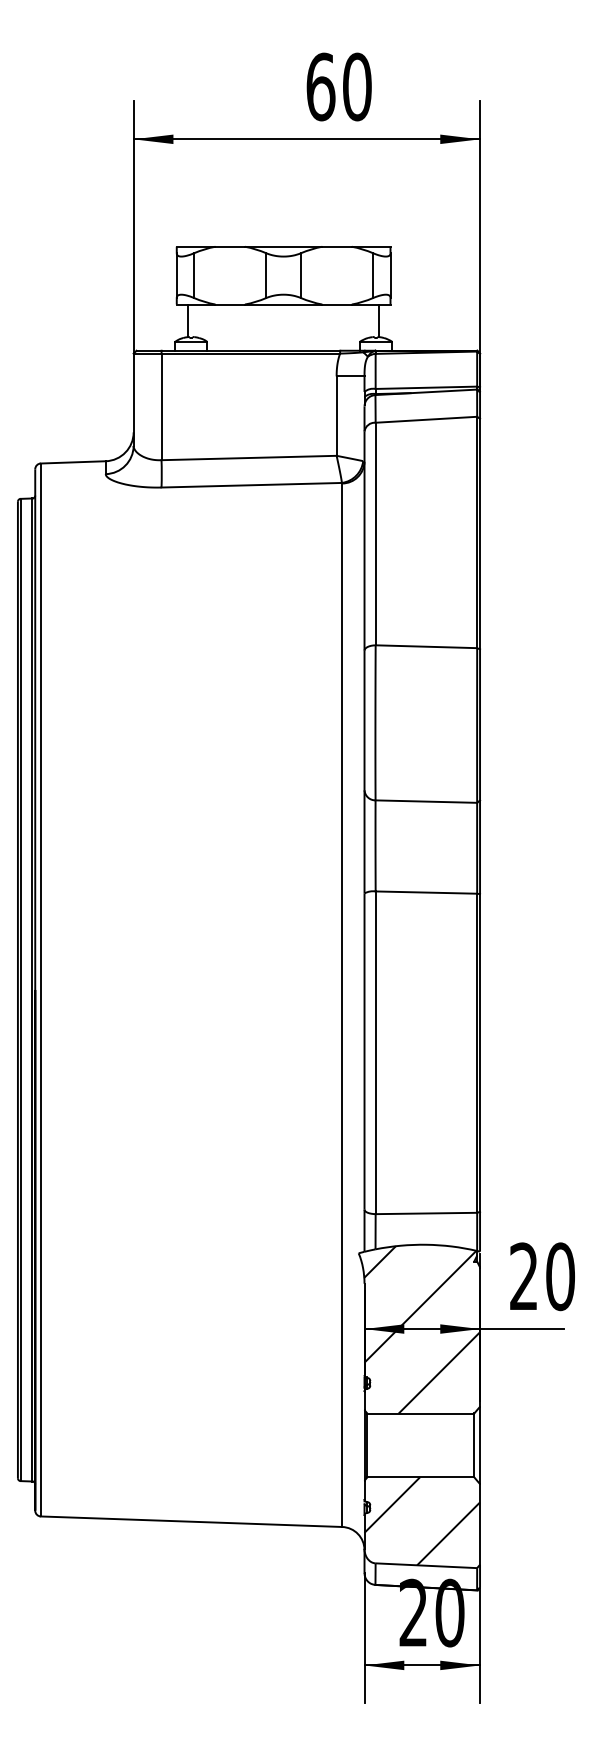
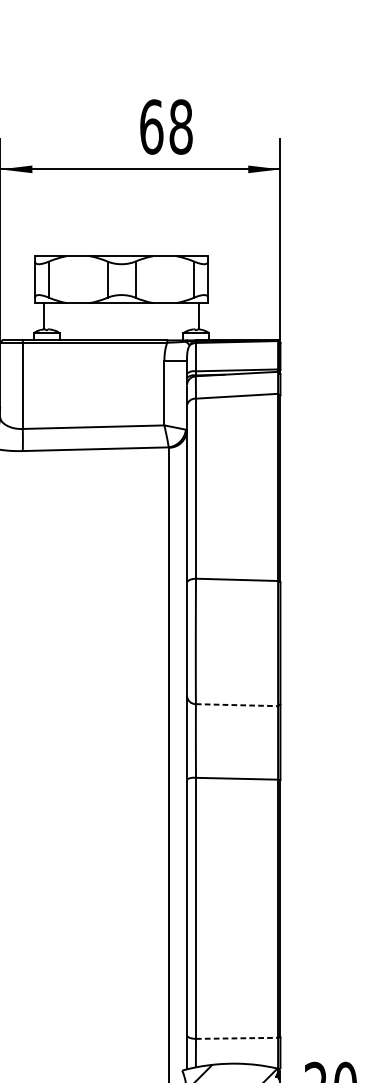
text: (357, 87) -> (181, 127), 60 -> 68
line: (426, 801) -> (237, 705), solid -> dashed
line: (426, 1213) -> (237, 1038), solid -> dashed

